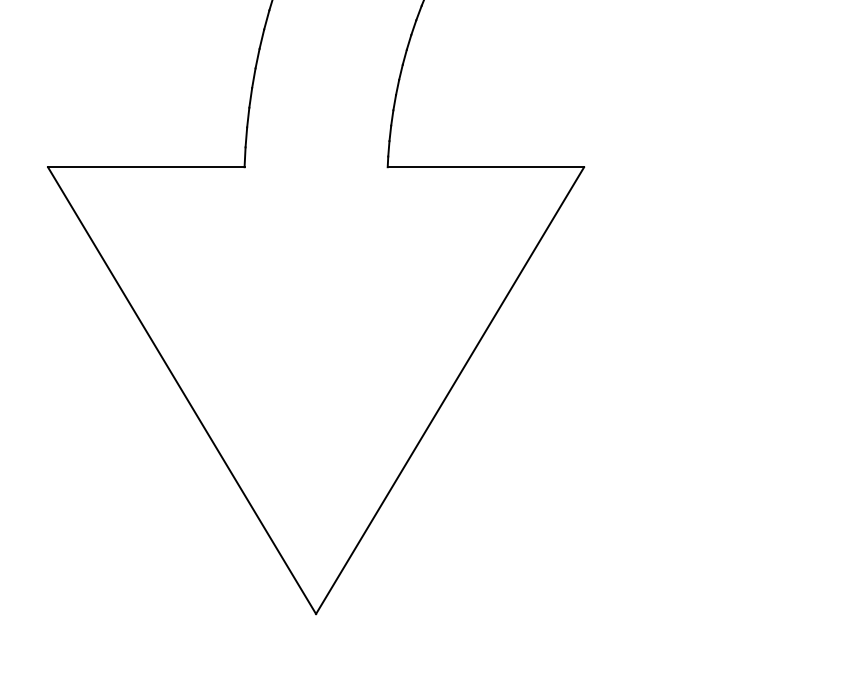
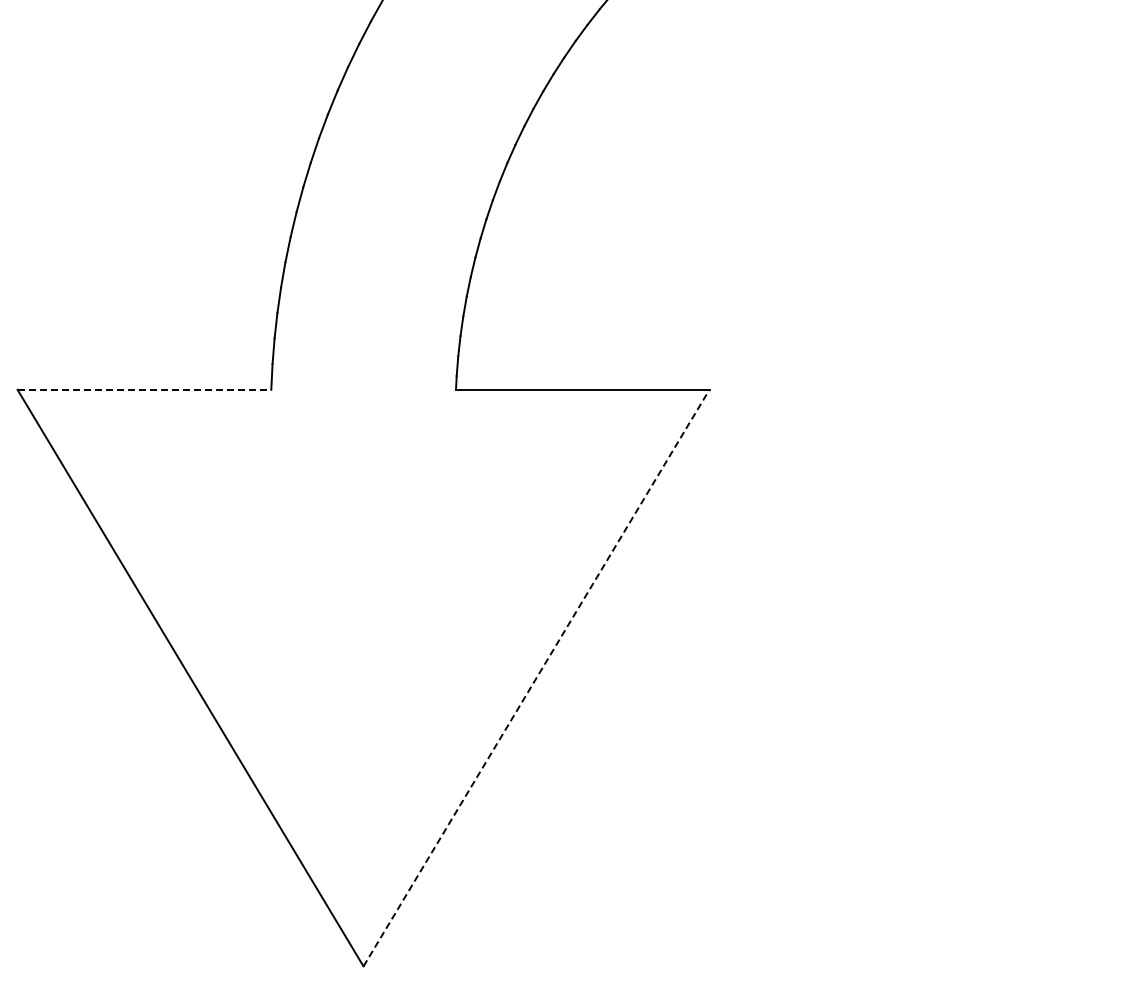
line: (146, 166) -> (144, 389), solid -> dashed
line: (450, 390) -> (536, 677), solid -> dashed

